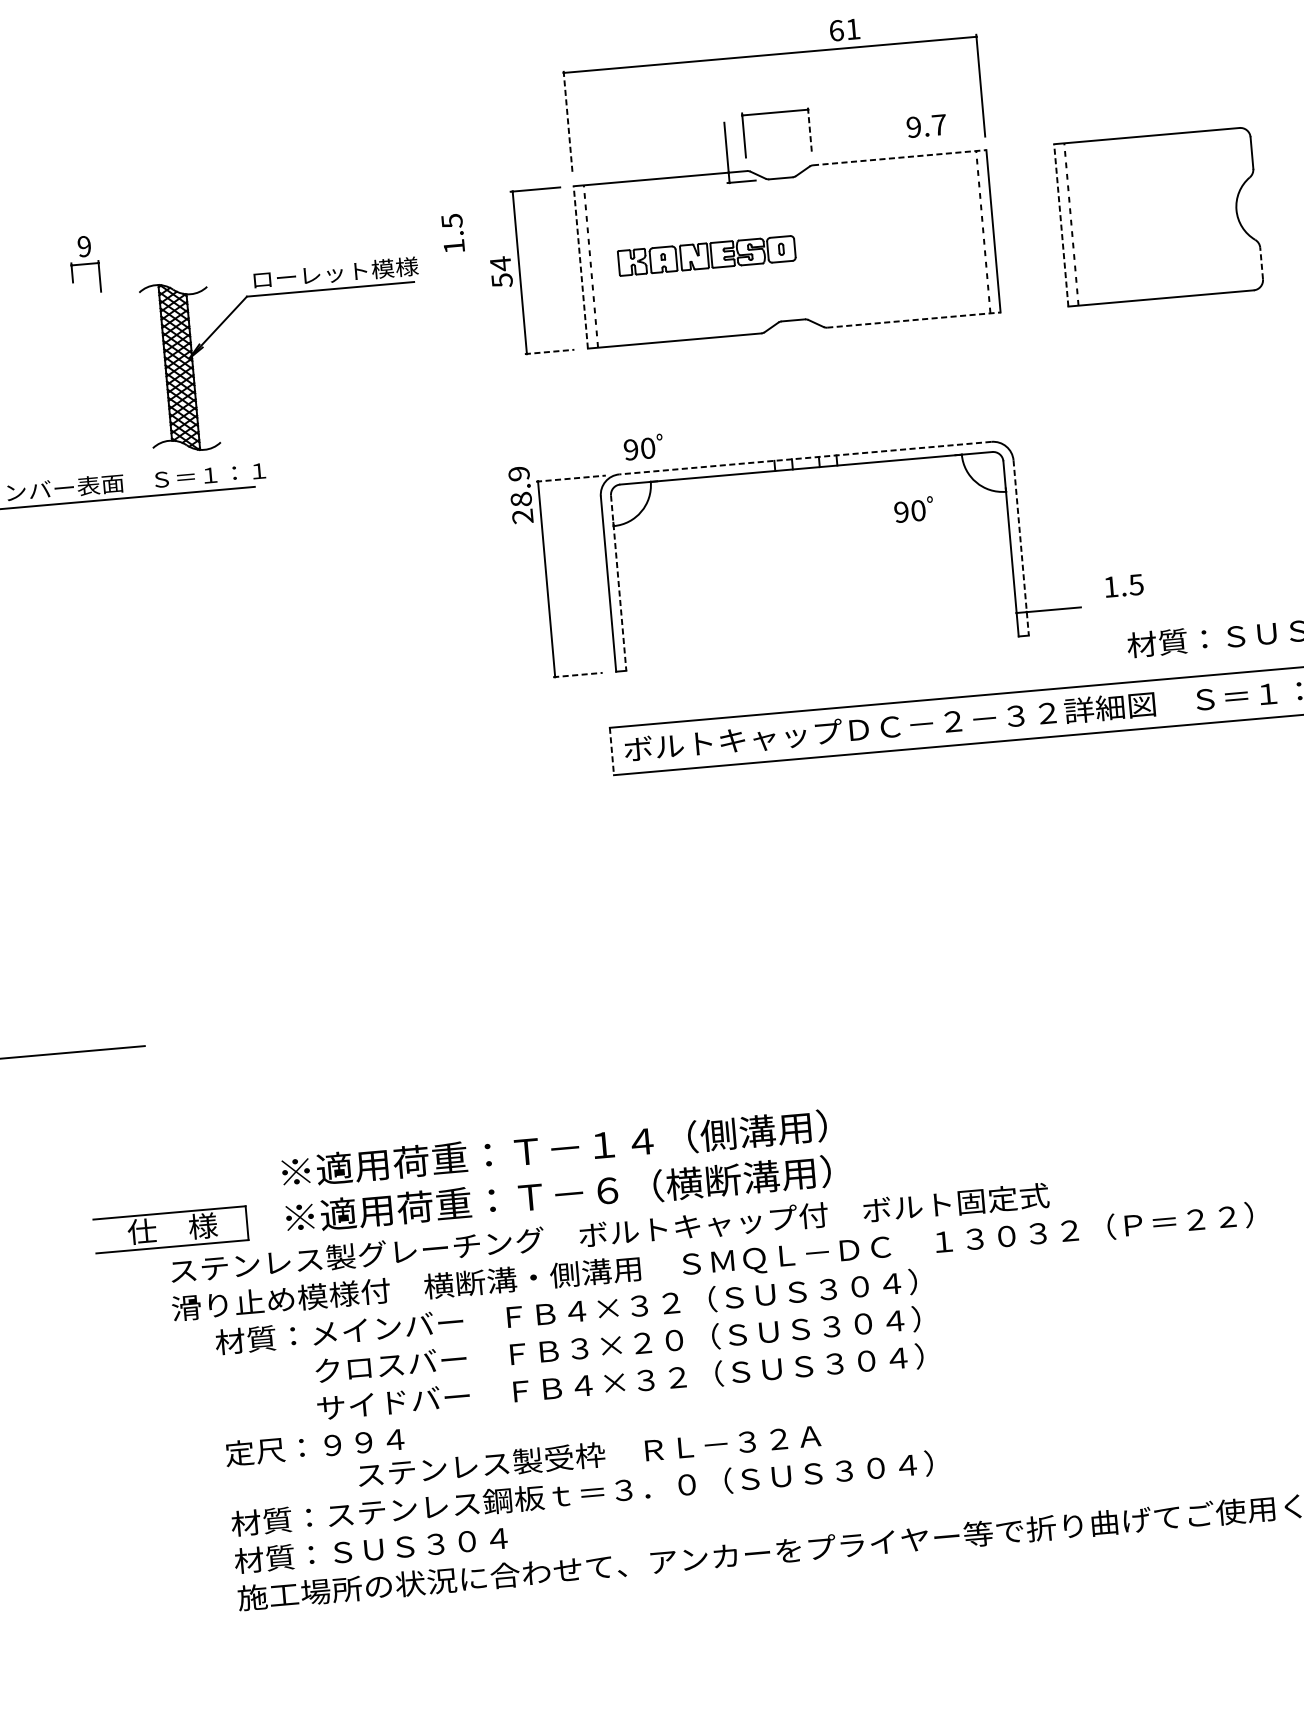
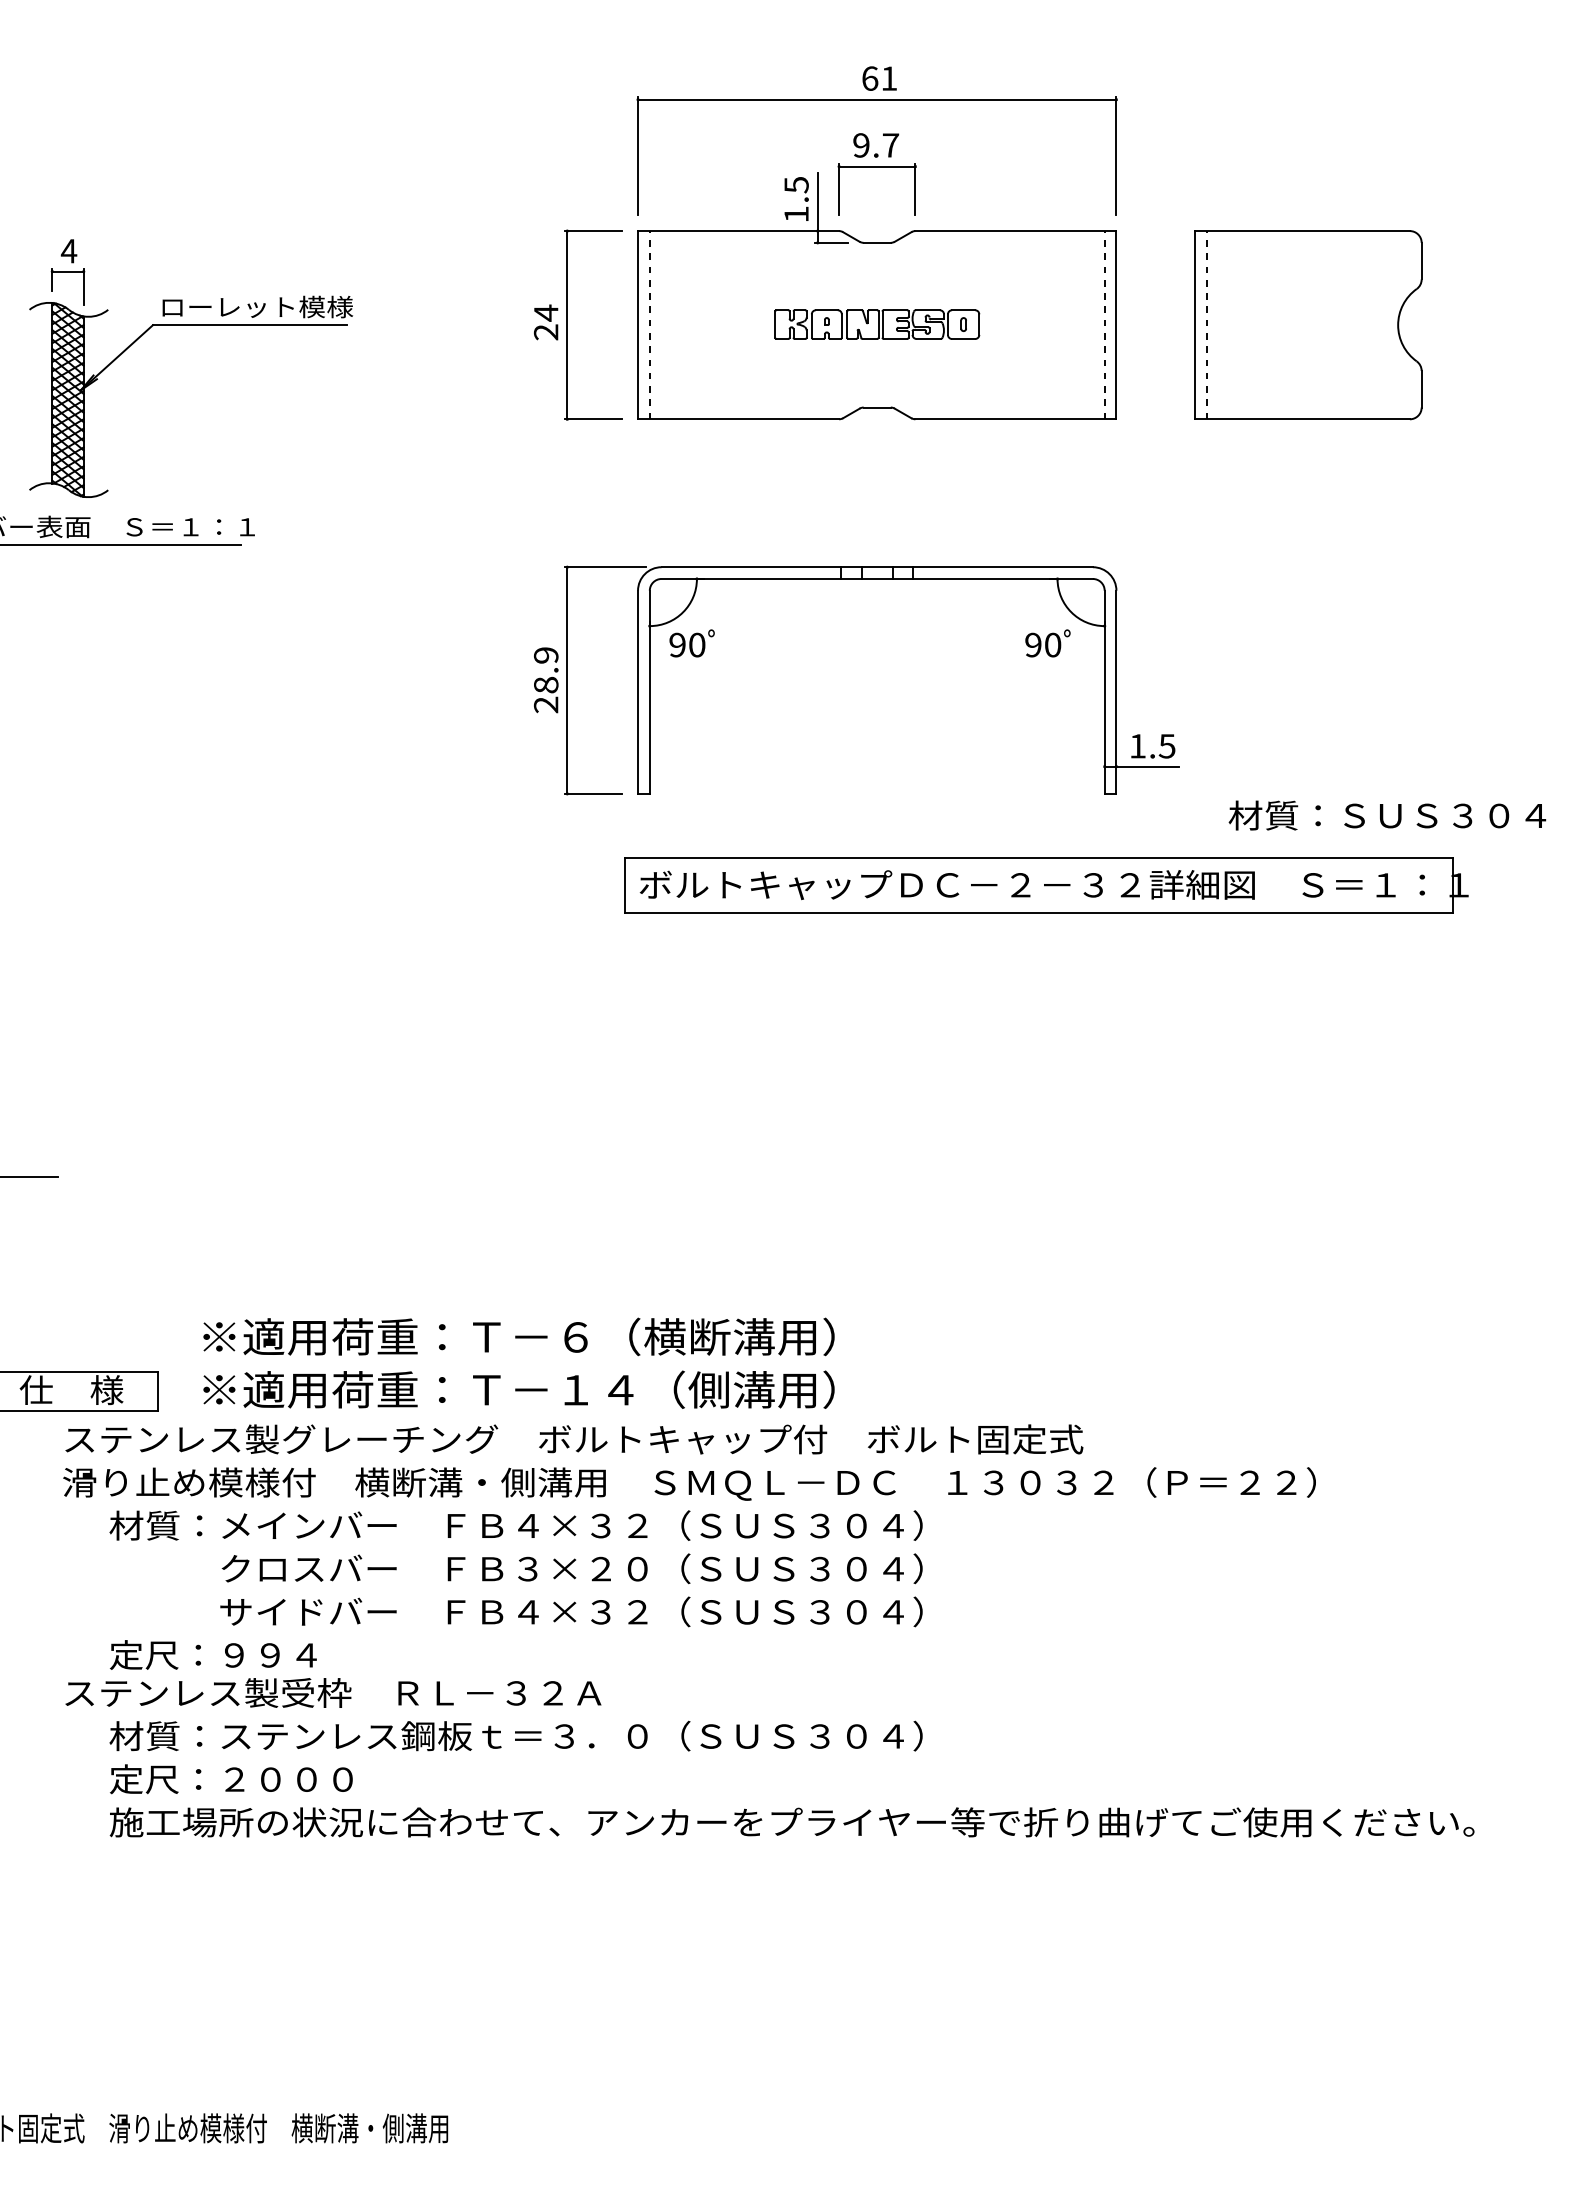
text: (844, 29) -> (879, 78), moved
line: (568, 121) -> (638, 156), dashed -> solid
text: (926, 126) -> (876, 145), moved
line: (809, 129) -> (915, 189), dashed -> solid
line: (899, 158) -> (1015, 231), dashed -> solid
line: (1061, 224) -> (1195, 324), dashed -> solid
text: (453, 232) -> (796, 198), moved
text: (83, 246) -> (68, 251), 9 -> 4
part: (707, 255) -> (877, 324), moved
line: (1261, 262) -> (1421, 388), dashed -> solid
line: (581, 266) -> (638, 324), dashed -> solid
text: (501, 280) -> (545, 332), 54 -> 24
part: (280, 293) -> (191, 325), moved
line: (913, 320) -> (1015, 419), dashed -> solid
line: (549, 352) -> (593, 419), dashed -> solid
text: (643, 447) -> (691, 643), moved
line: (805, 458) -> (877, 567), dashed -> solid
line: (571, 478) -> (605, 567), dashed -> solid
text: (521, 495) -> (546, 680), moved
text: (913, 509) -> (1047, 643), moved
line: (1021, 548) -> (1116, 692), dashed -> solid
line: (618, 583) -> (649, 692), dashed -> solid
text: (1124, 586) -> (1153, 746), moved
line: (577, 674) -> (593, 793), dashed -> solid
line: (612, 751) -> (625, 885), dashed -> solid
text: (665, 1139) -> (647, 1336), ※適用荷重：Ｔ－１４（側溝用） -> ※適用荷重：Ｔ－６（横断溝用）
text: (669, 1184) -> (647, 1389), ※適用荷重：Ｔ－６（横断溝用） -> ※適用荷重：Ｔ－１４（側溝用）
text: (589, 1455) -> (333, 1692), moved
text: (370, 1549) -> (267, 1779), 材質：ＳＵＳ３０４ -> 定尺：２０００

